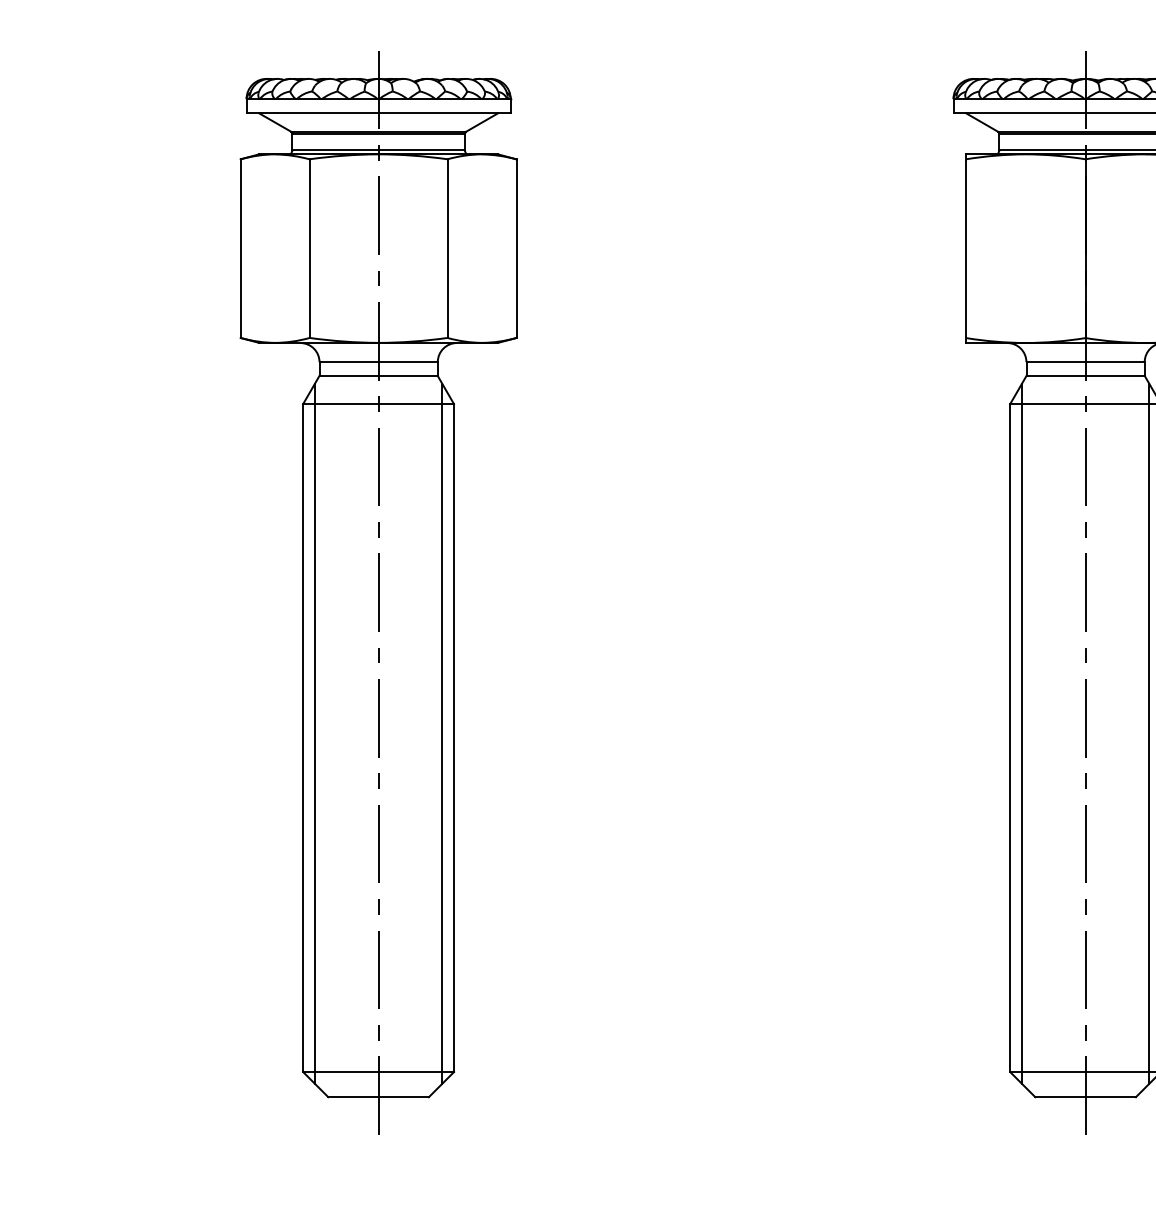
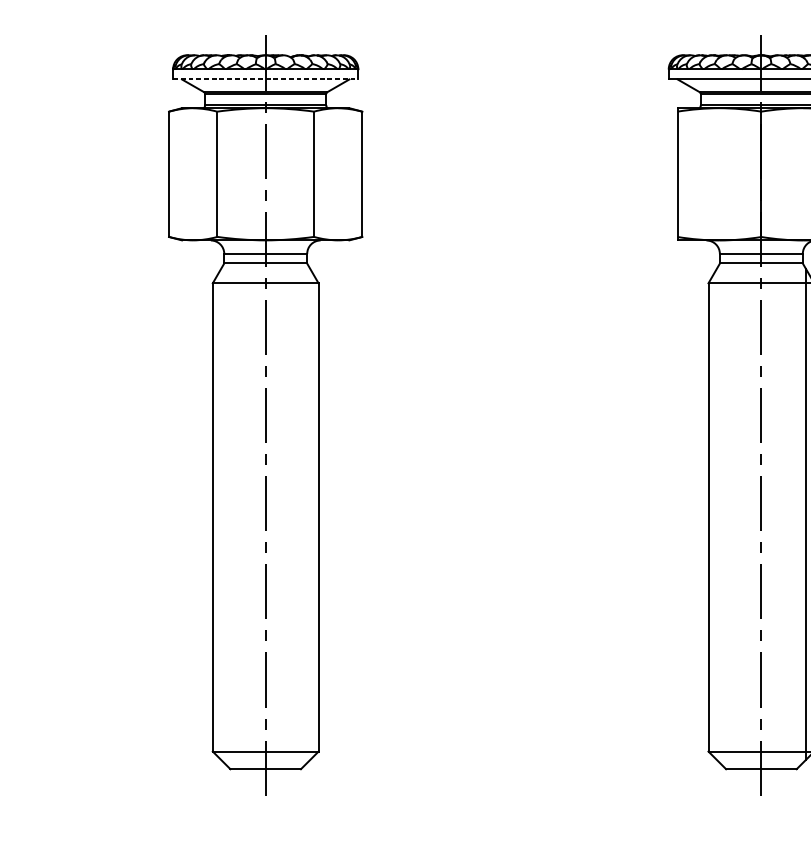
line: (379, 113) -> (266, 79), solid -> dashed
line: (315, 733) -> (221, 514), removed
line: (442, 733) -> (310, 514), removed
line: (1022, 733) -> (717, 514), removed

